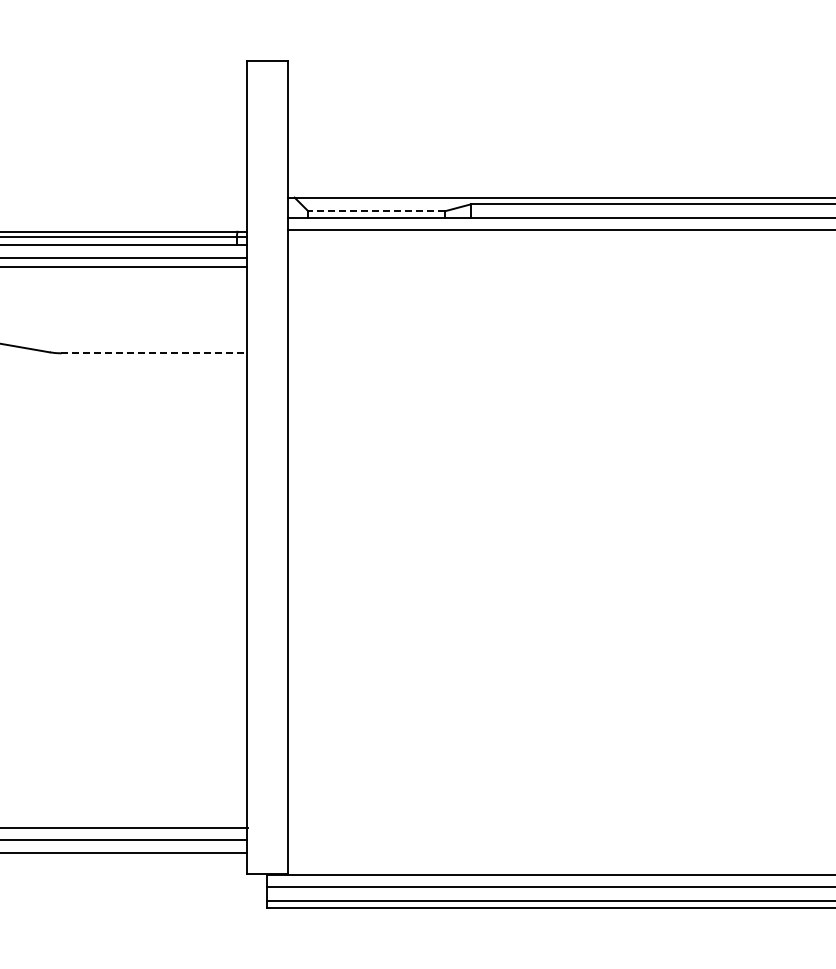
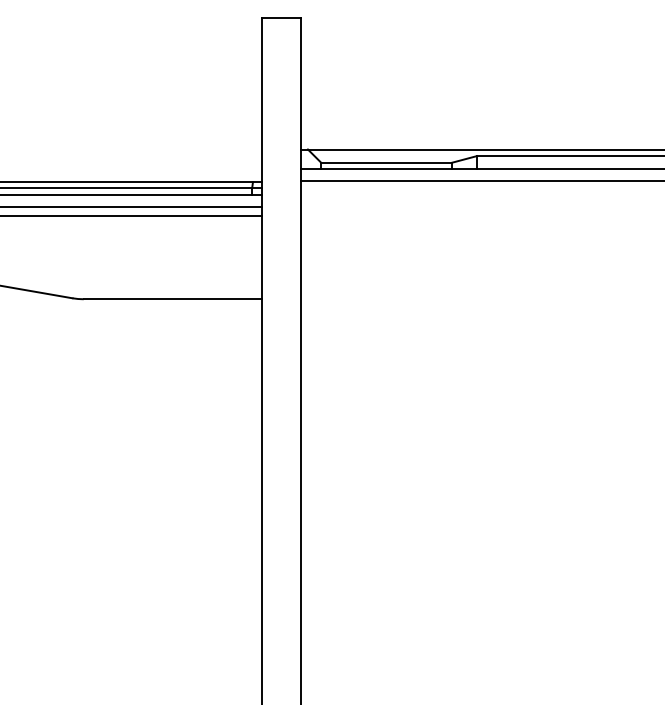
line: (376, 211) -> (386, 162), dashed -> solid
line: (154, 353) -> (173, 299), dashed -> solid

